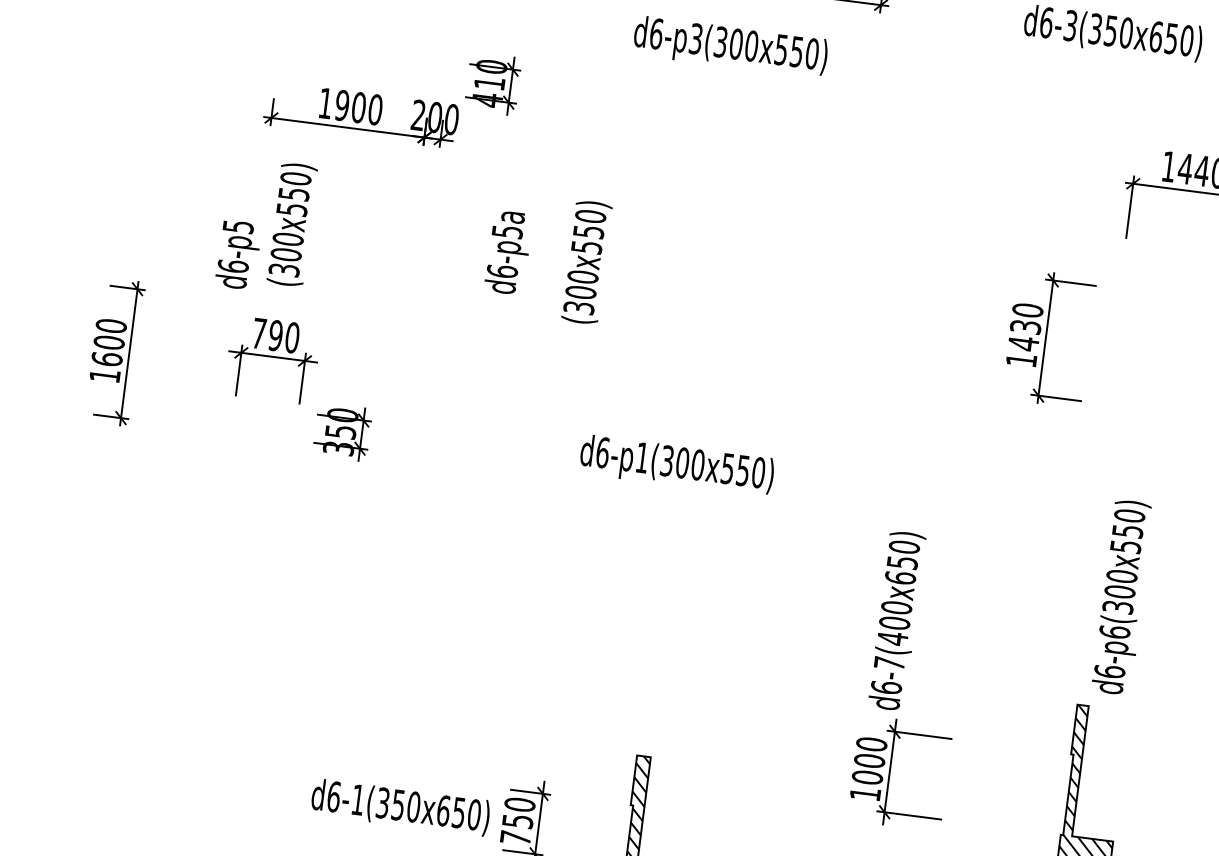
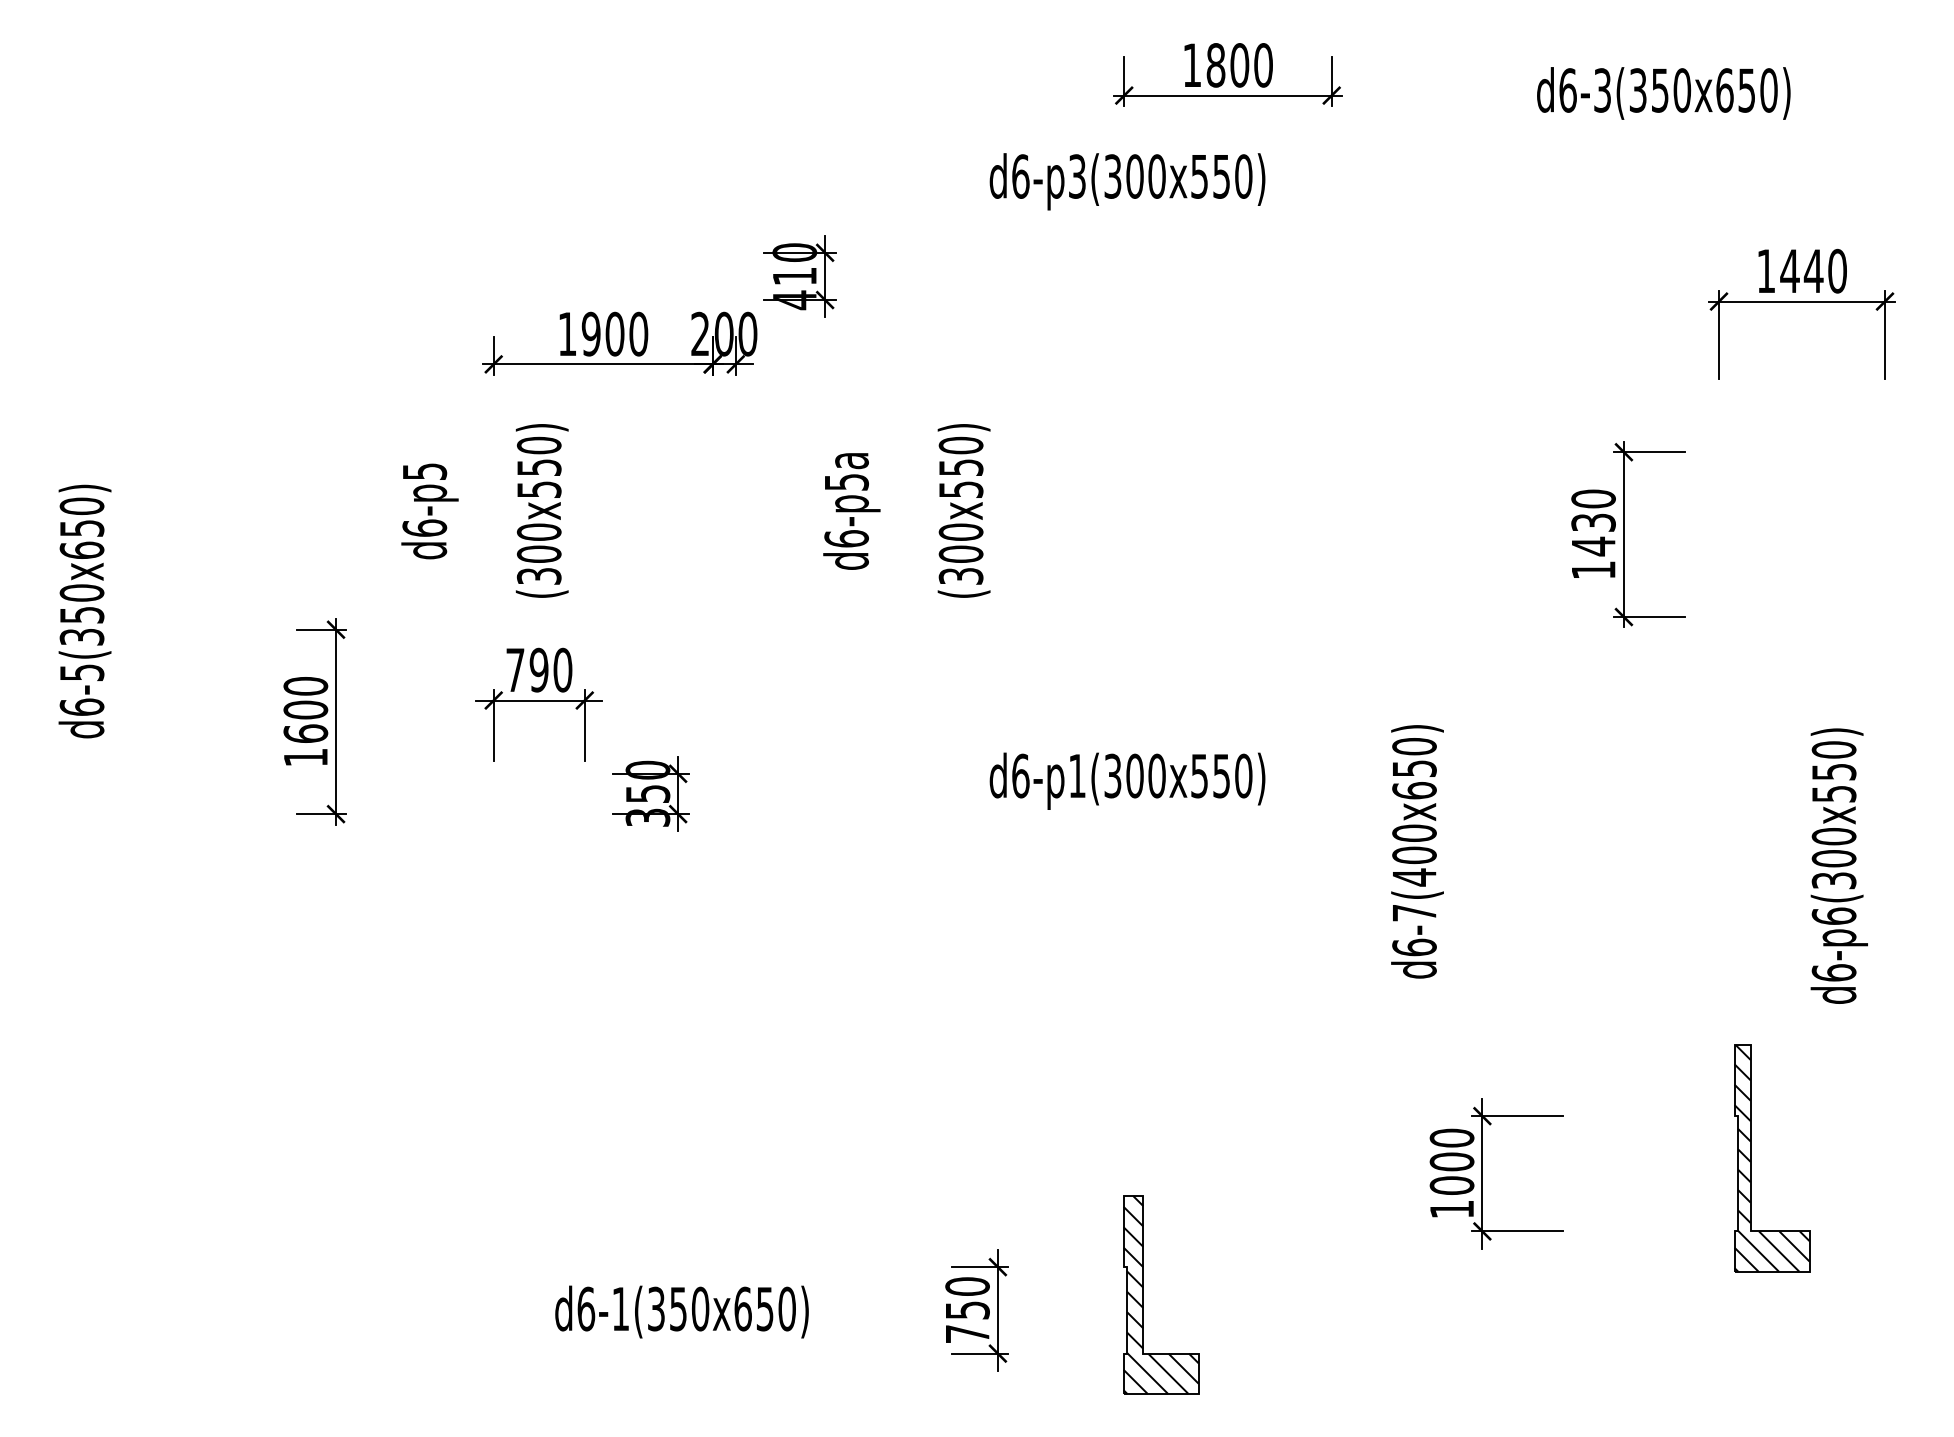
text: (238, 255) -> (429, 511), moved
text: (1122, 597) -> (1838, 865), moved
text: (897, 620) -> (1417, 851), moved
text: (400, 807) -> (681, 1311), moved

